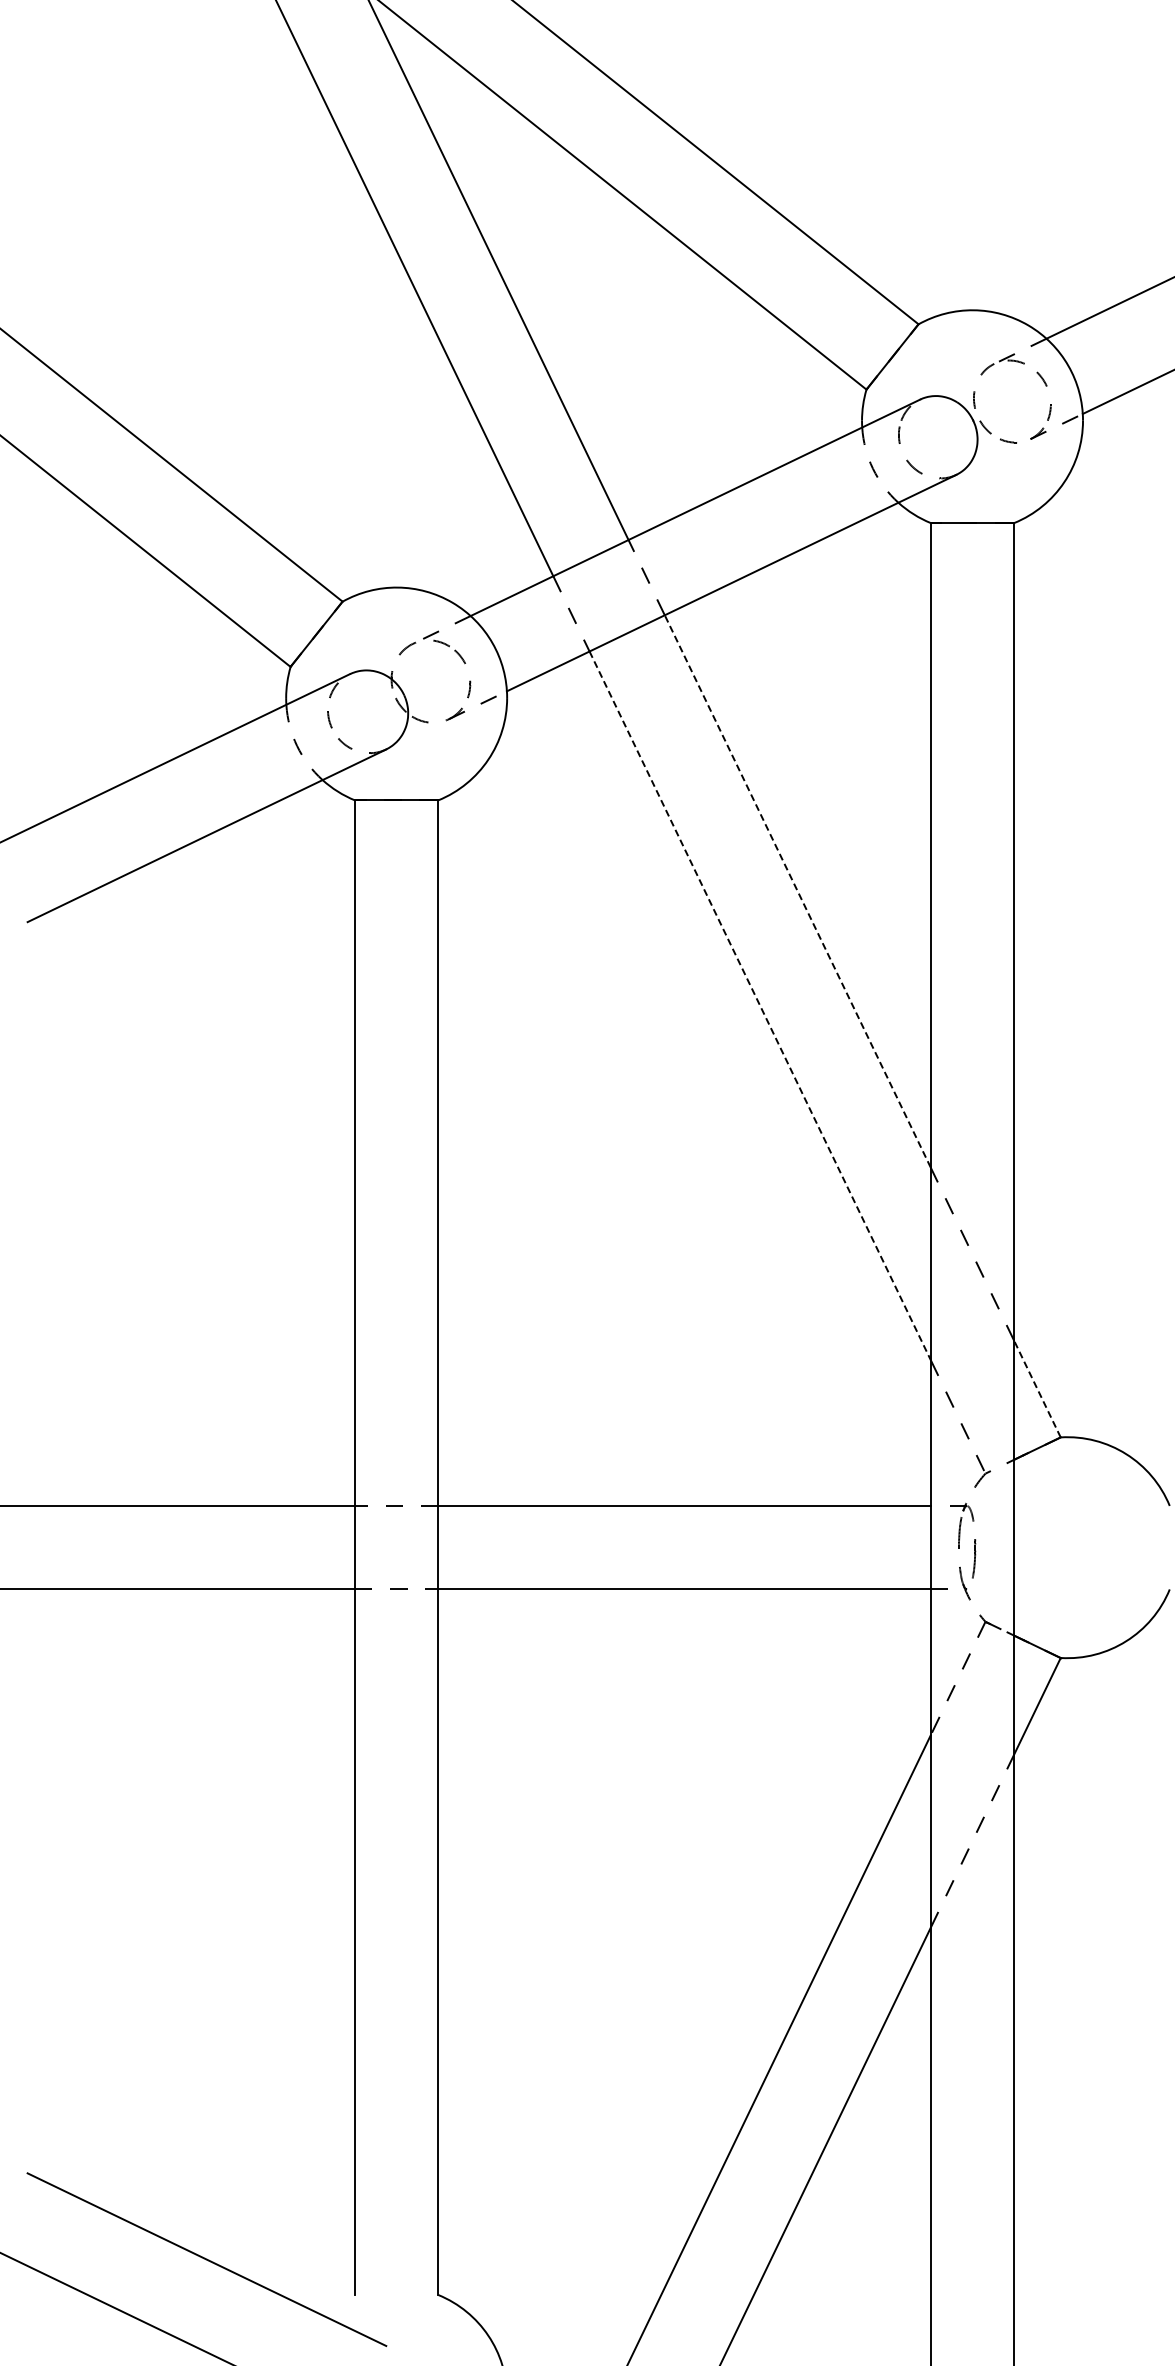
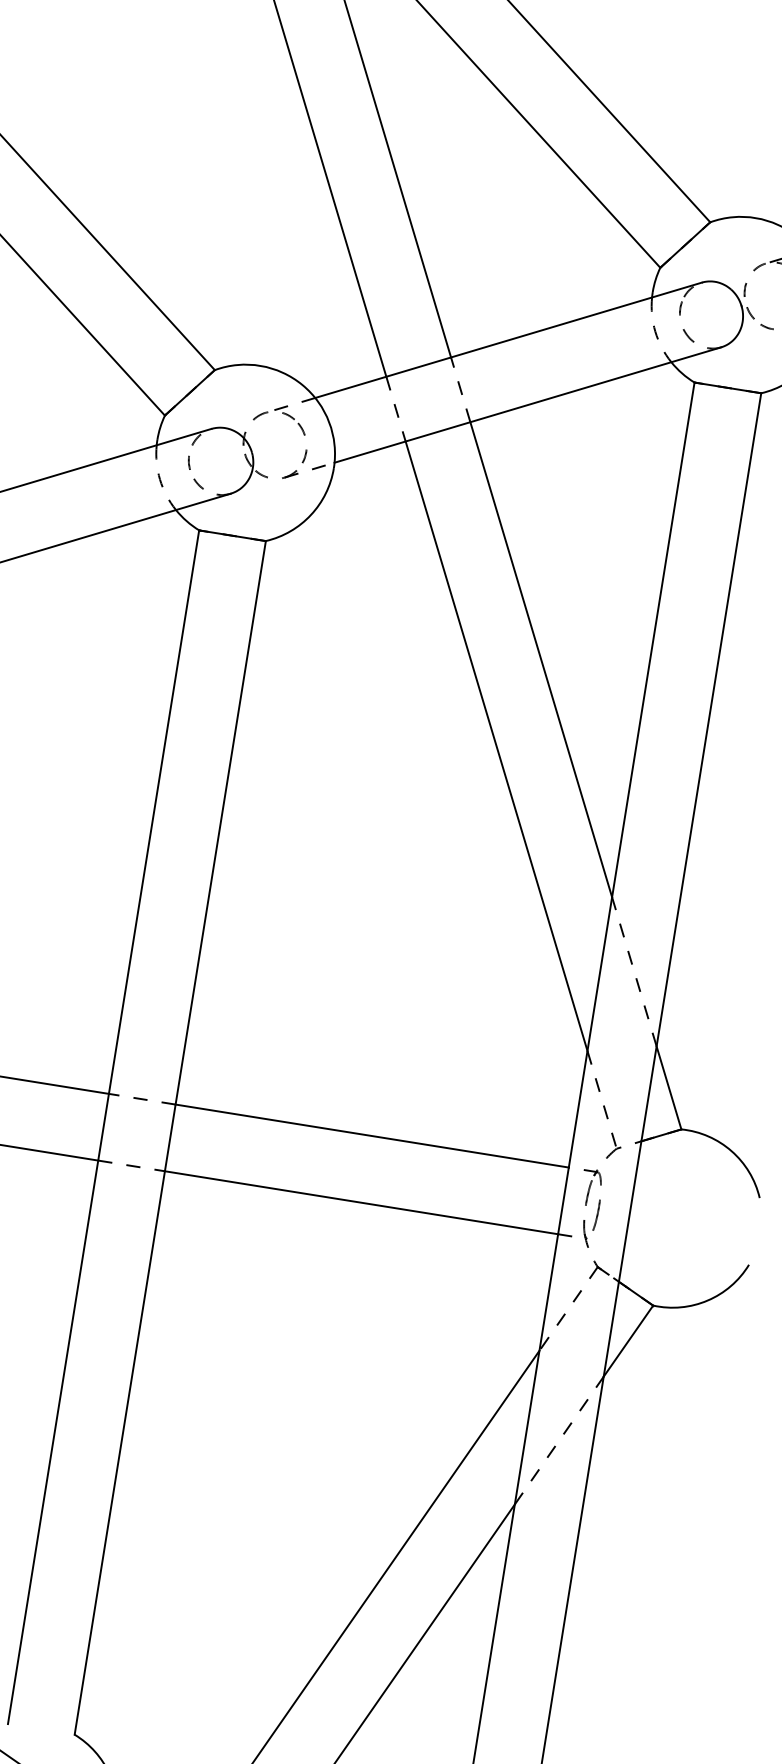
line: (797, 890) -> (541, 658), dashed -> solid
line: (760, 1006) -> (496, 746), dashed -> solid
line: (1037, 1389) -> (668, 1088), dashed -> solid

